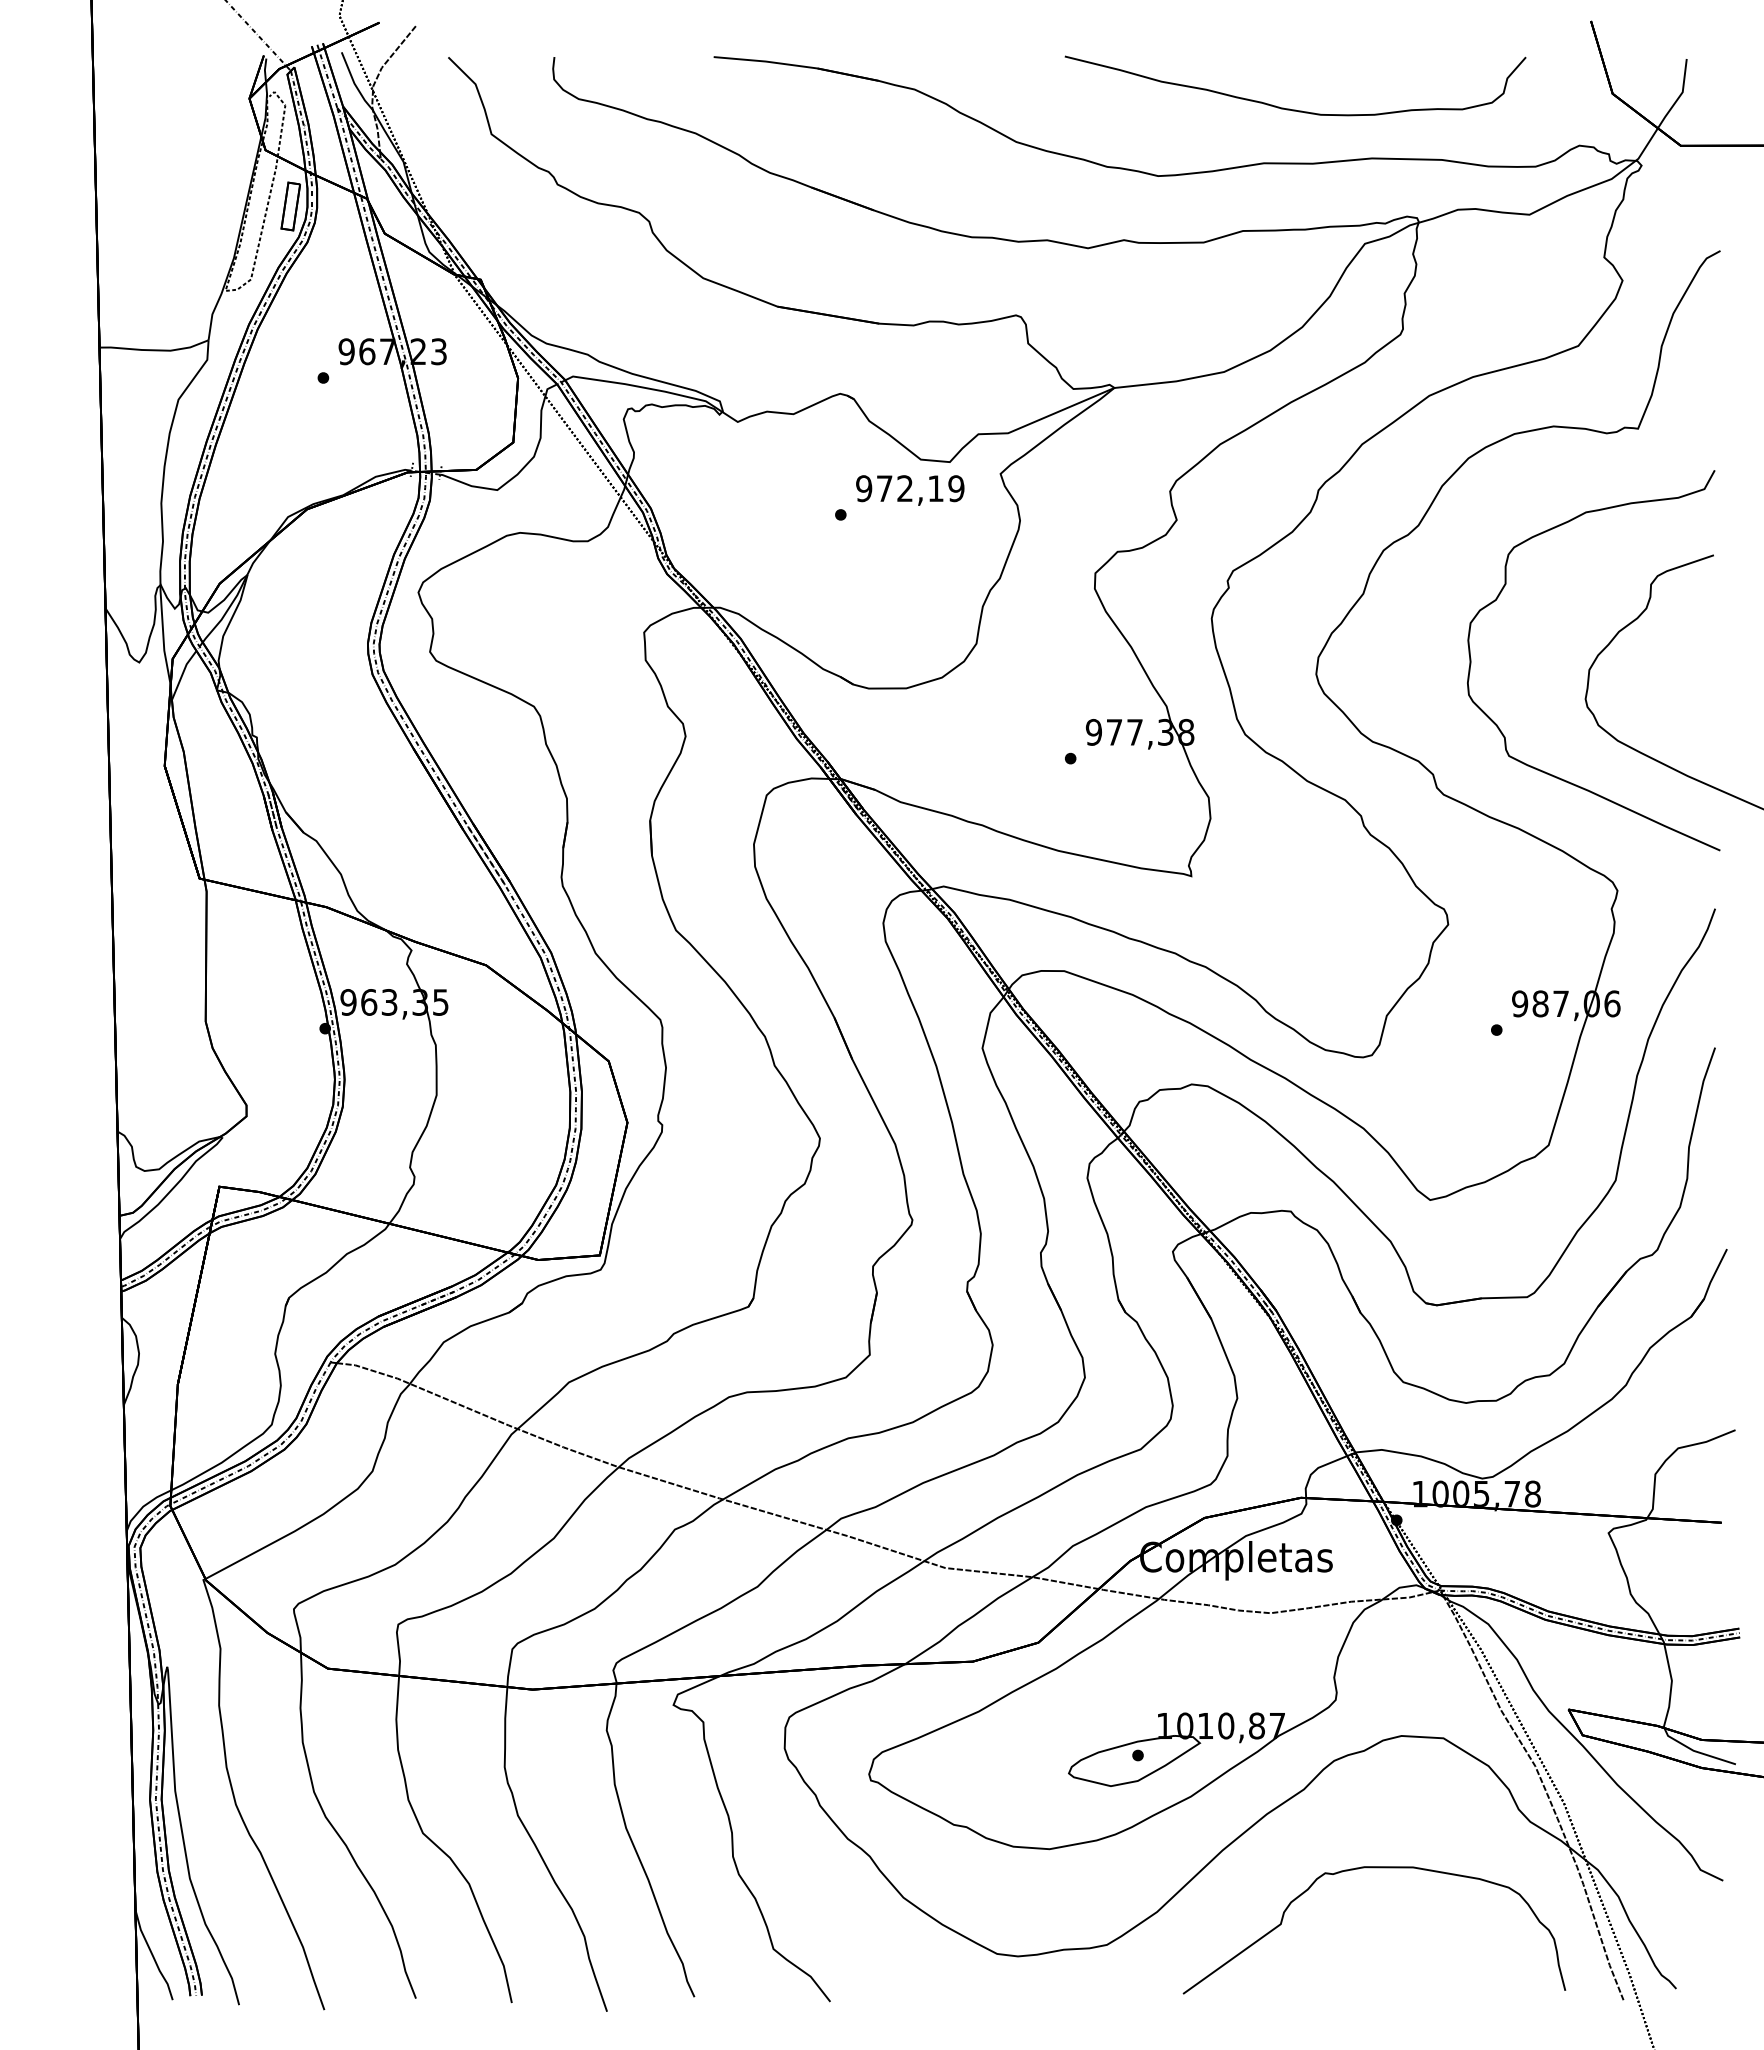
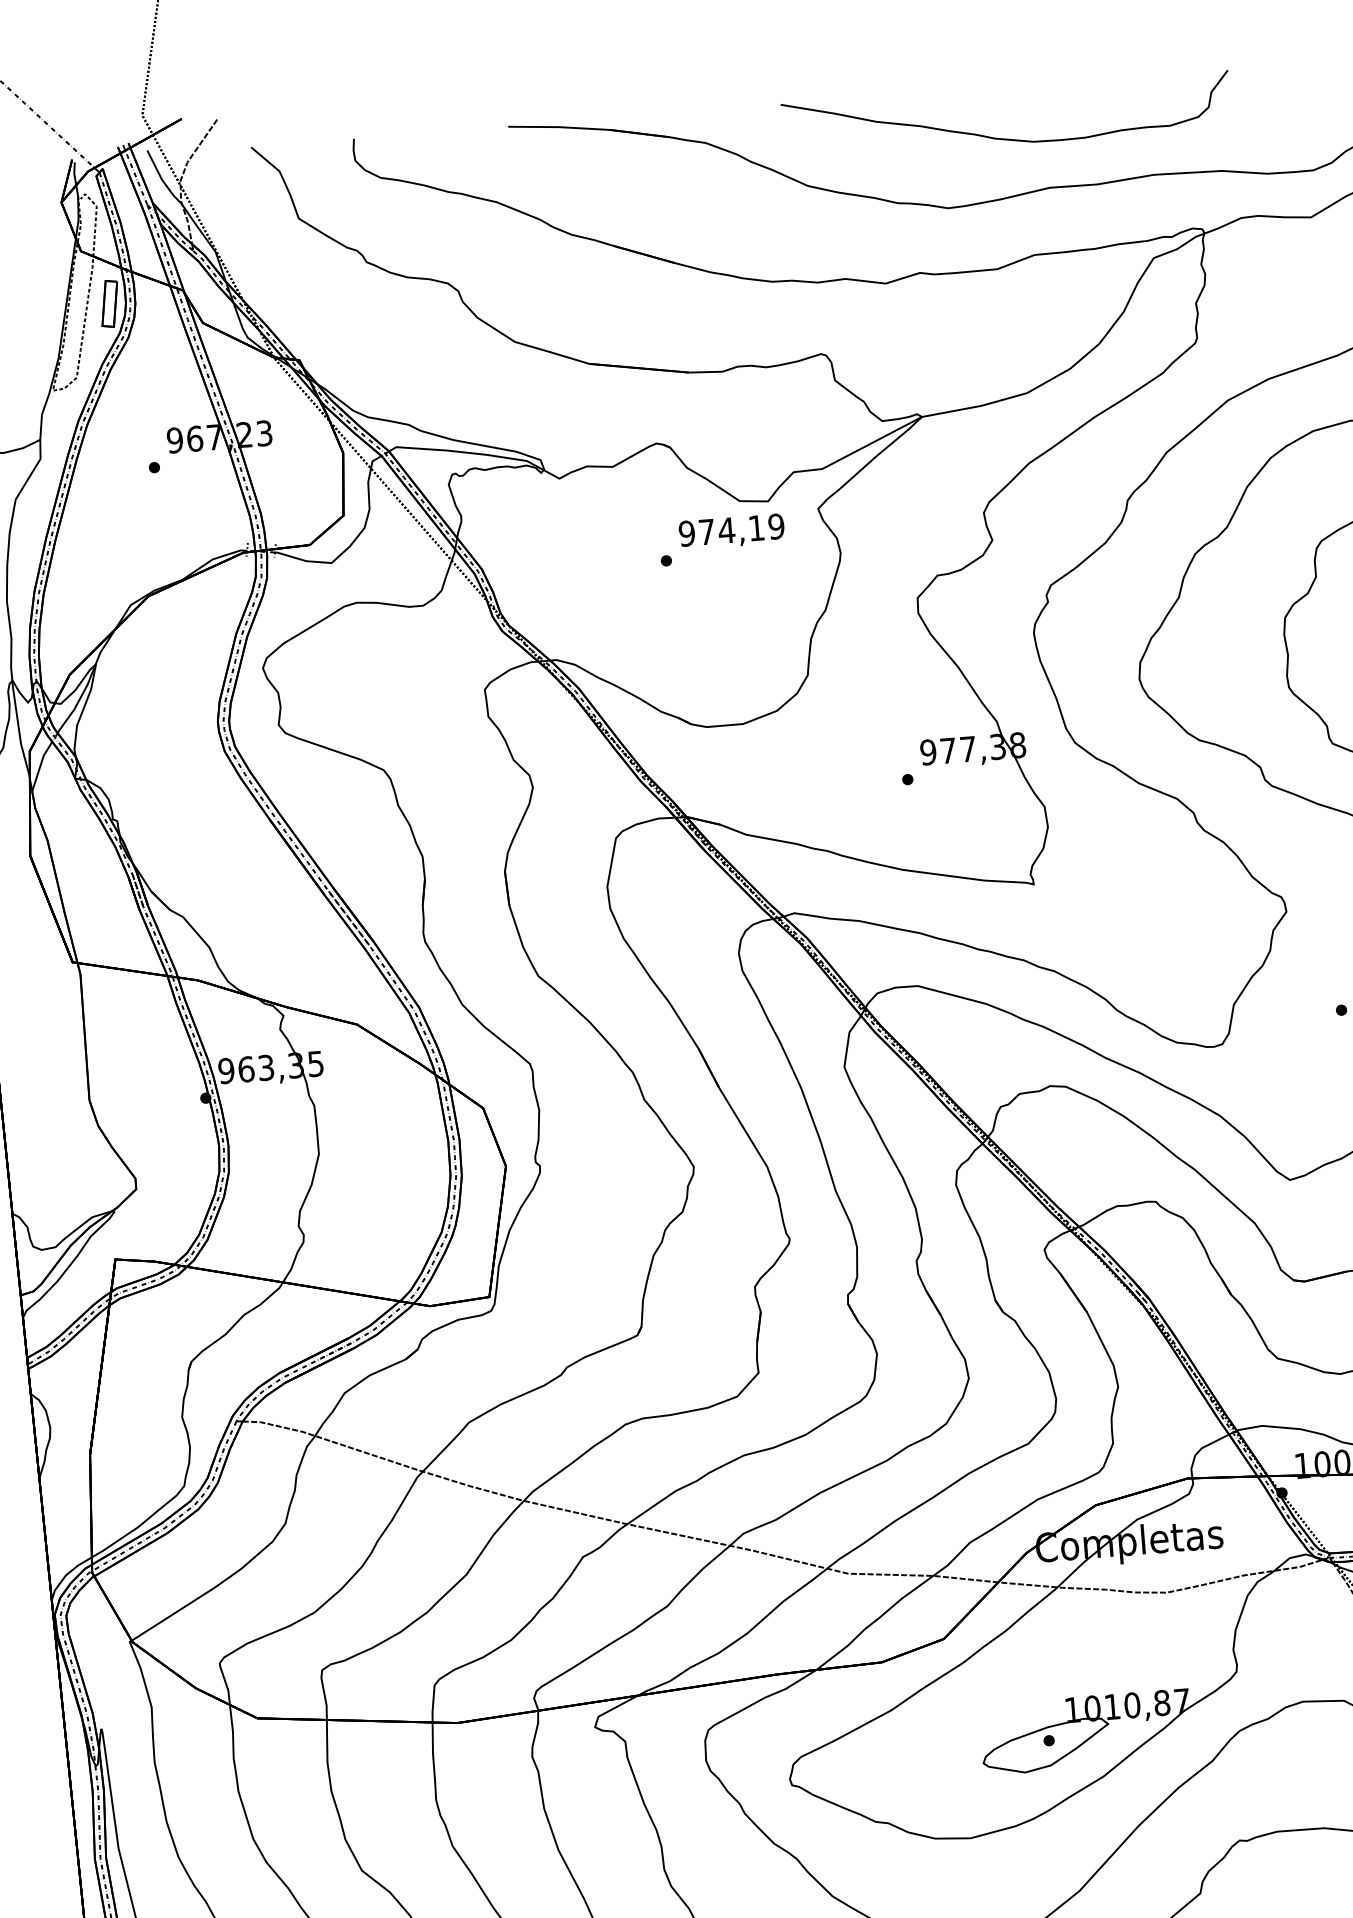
curve: (1289, 108) -> (1002, 138), moved
text: (904, 488) -> (726, 530), 972,19 -> 974,19

